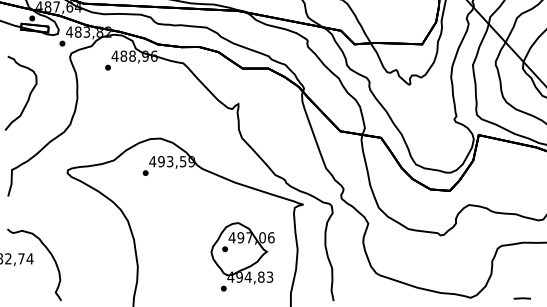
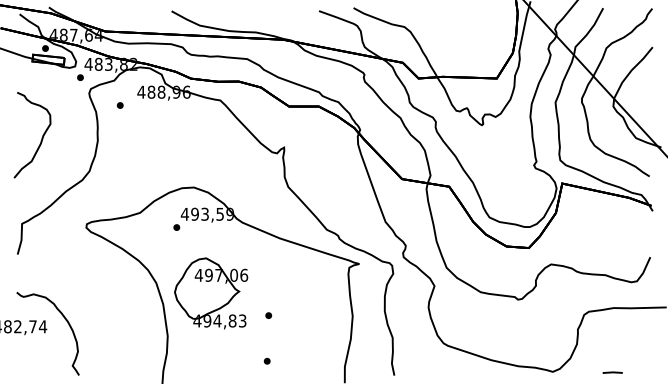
part: (107, 67) -> (119, 105), moved
part: (243, 253) -> (211, 293), moved

